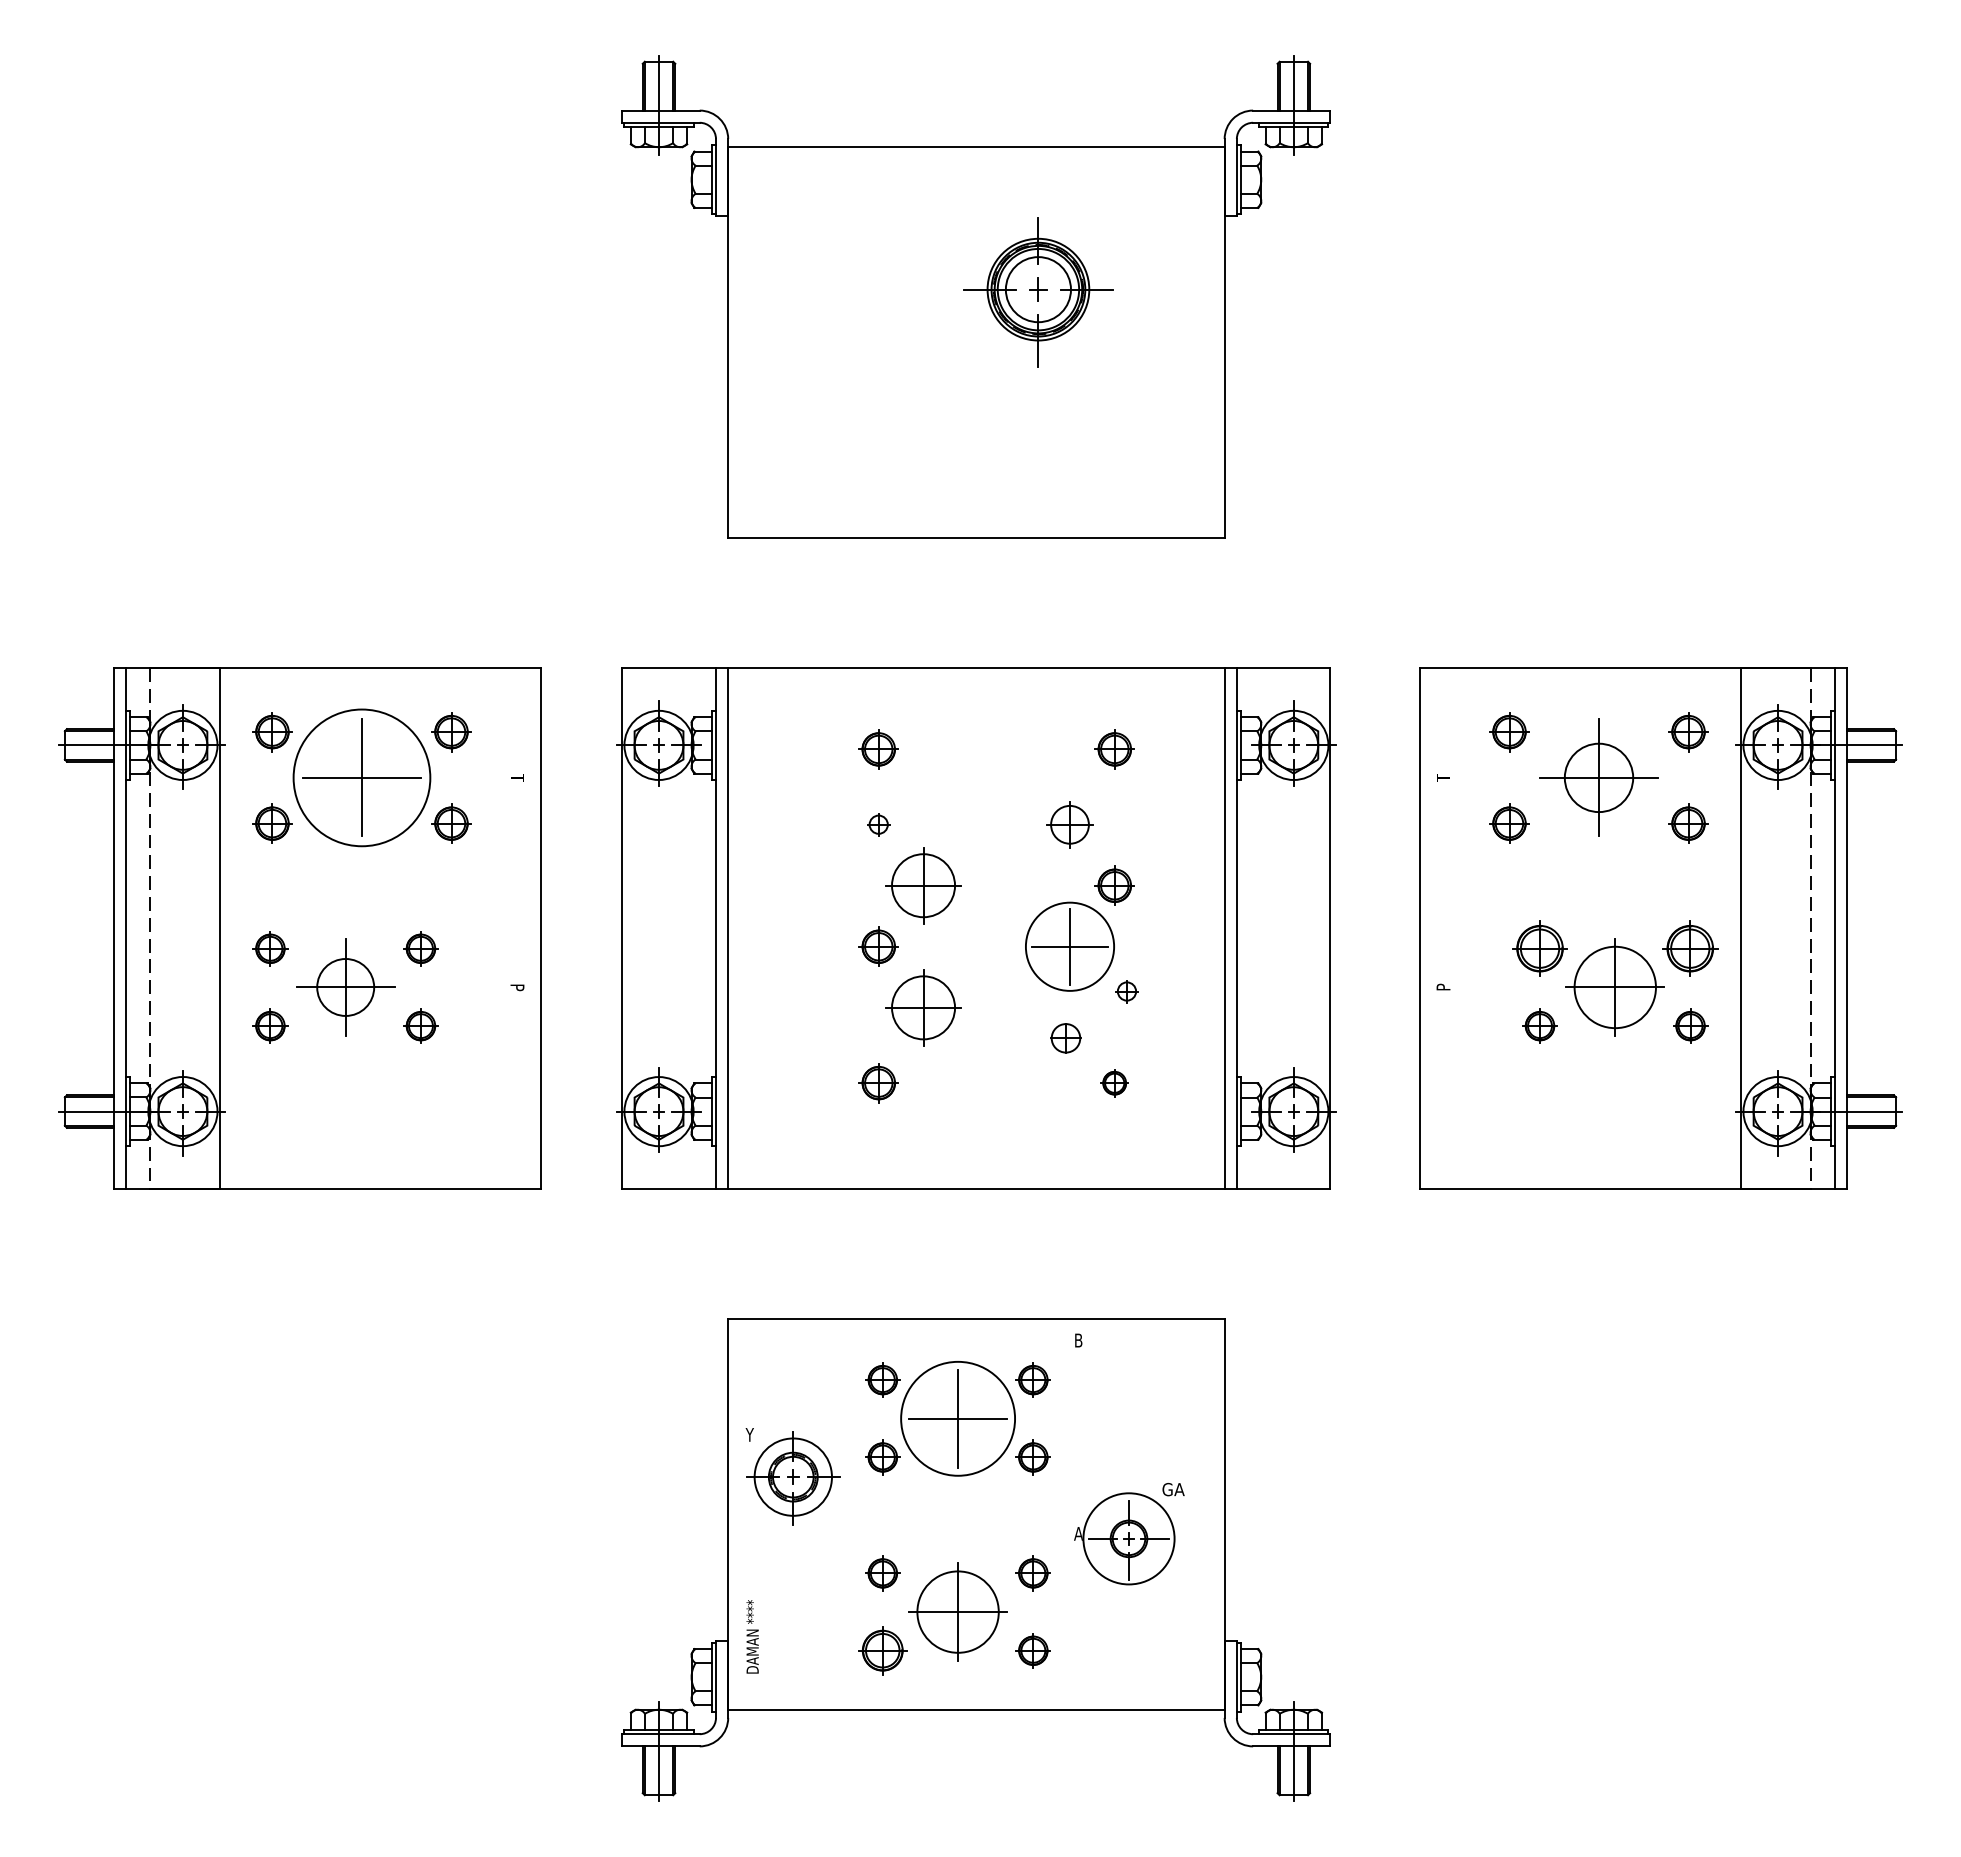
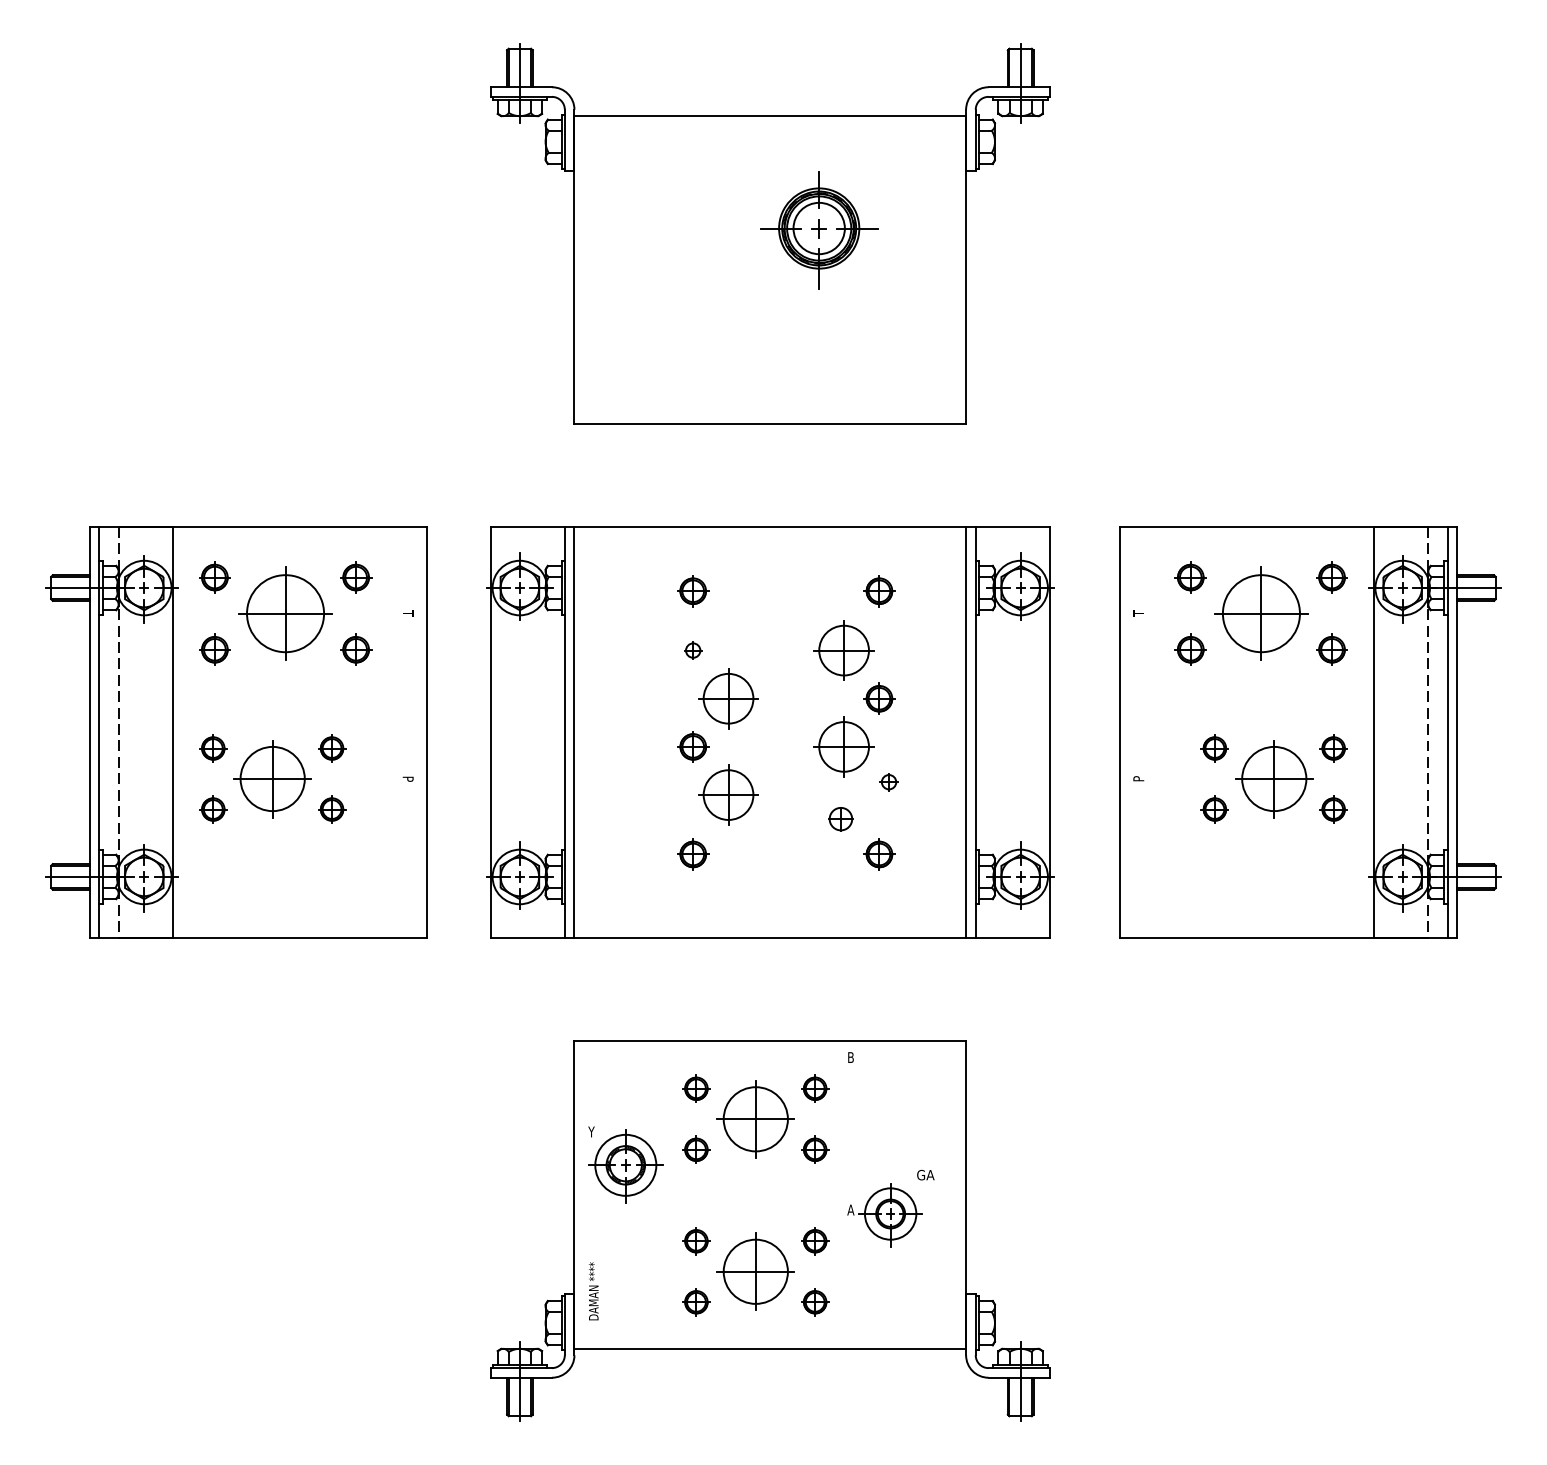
circle: (361, 777) -> (285, 613), size x0.71
circle: (1598, 777) -> (1261, 613), size x1.43
part: (1069, 824) -> (843, 650), size x1.67
circle: (1069, 946) -> (843, 746), size x0.71
part: (1539, 948) -> (1214, 748), size x0.62
part: (1690, 948) -> (1333, 748), size x0.62
circle: (345, 987) -> (272, 779), size x1.43
part: (1114, 1083) -> (879, 854), size x1.43
circle: (957, 1418) -> (755, 1119), size x0.71
circle: (1128, 1538) -> (890, 1213), size x0.71
part: (882, 1650) -> (696, 1302), size x0.71

